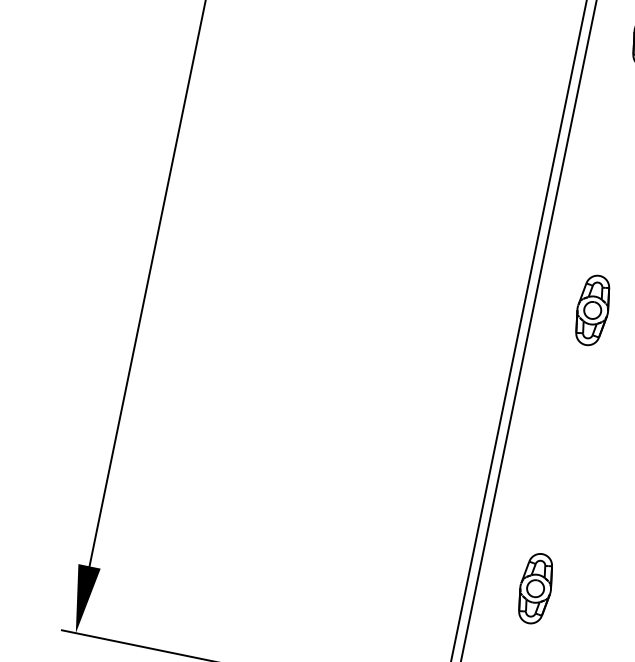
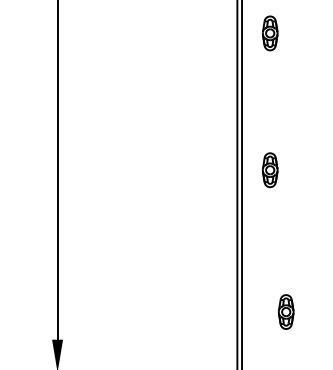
part: (536, 587) -> (286, 311), moved

